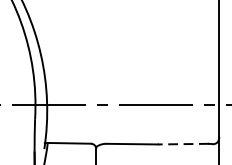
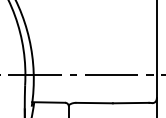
line: (182, 144) -> (130, 103), dashed -> solid

